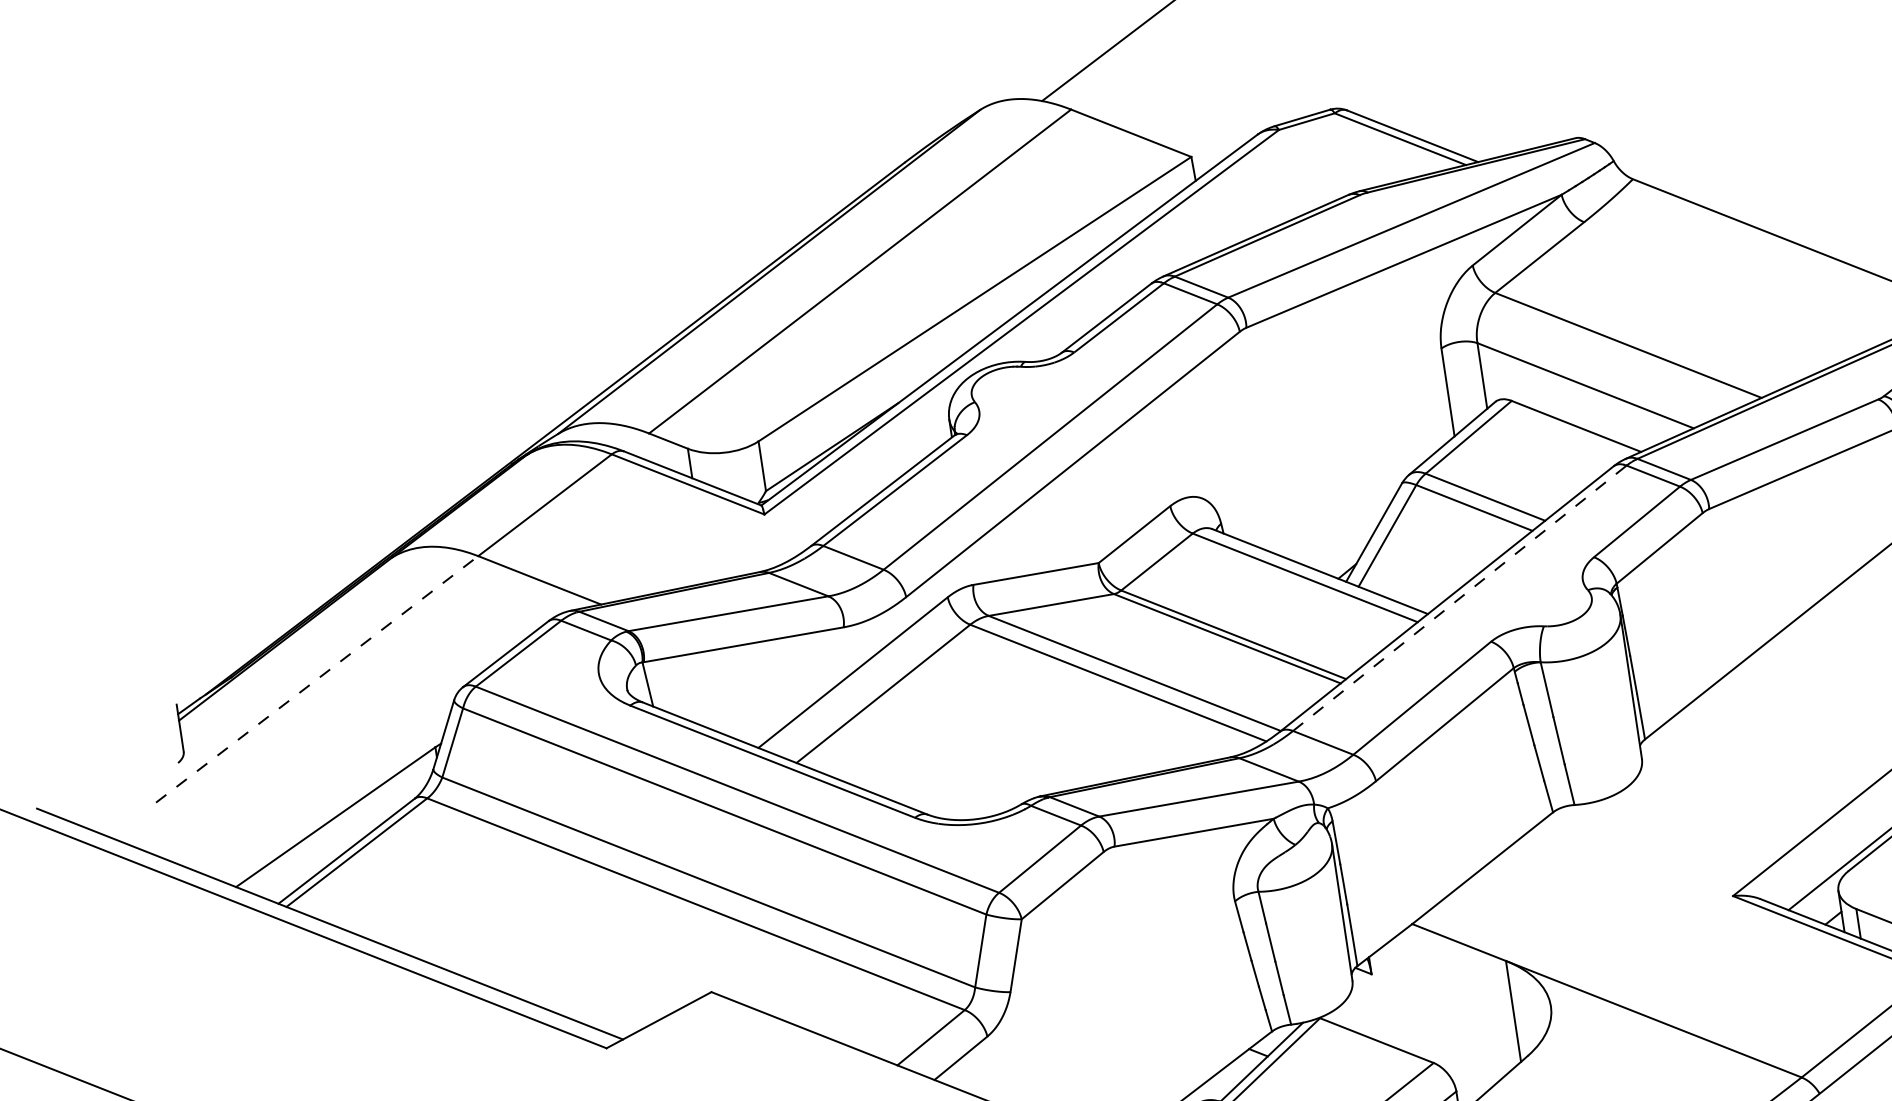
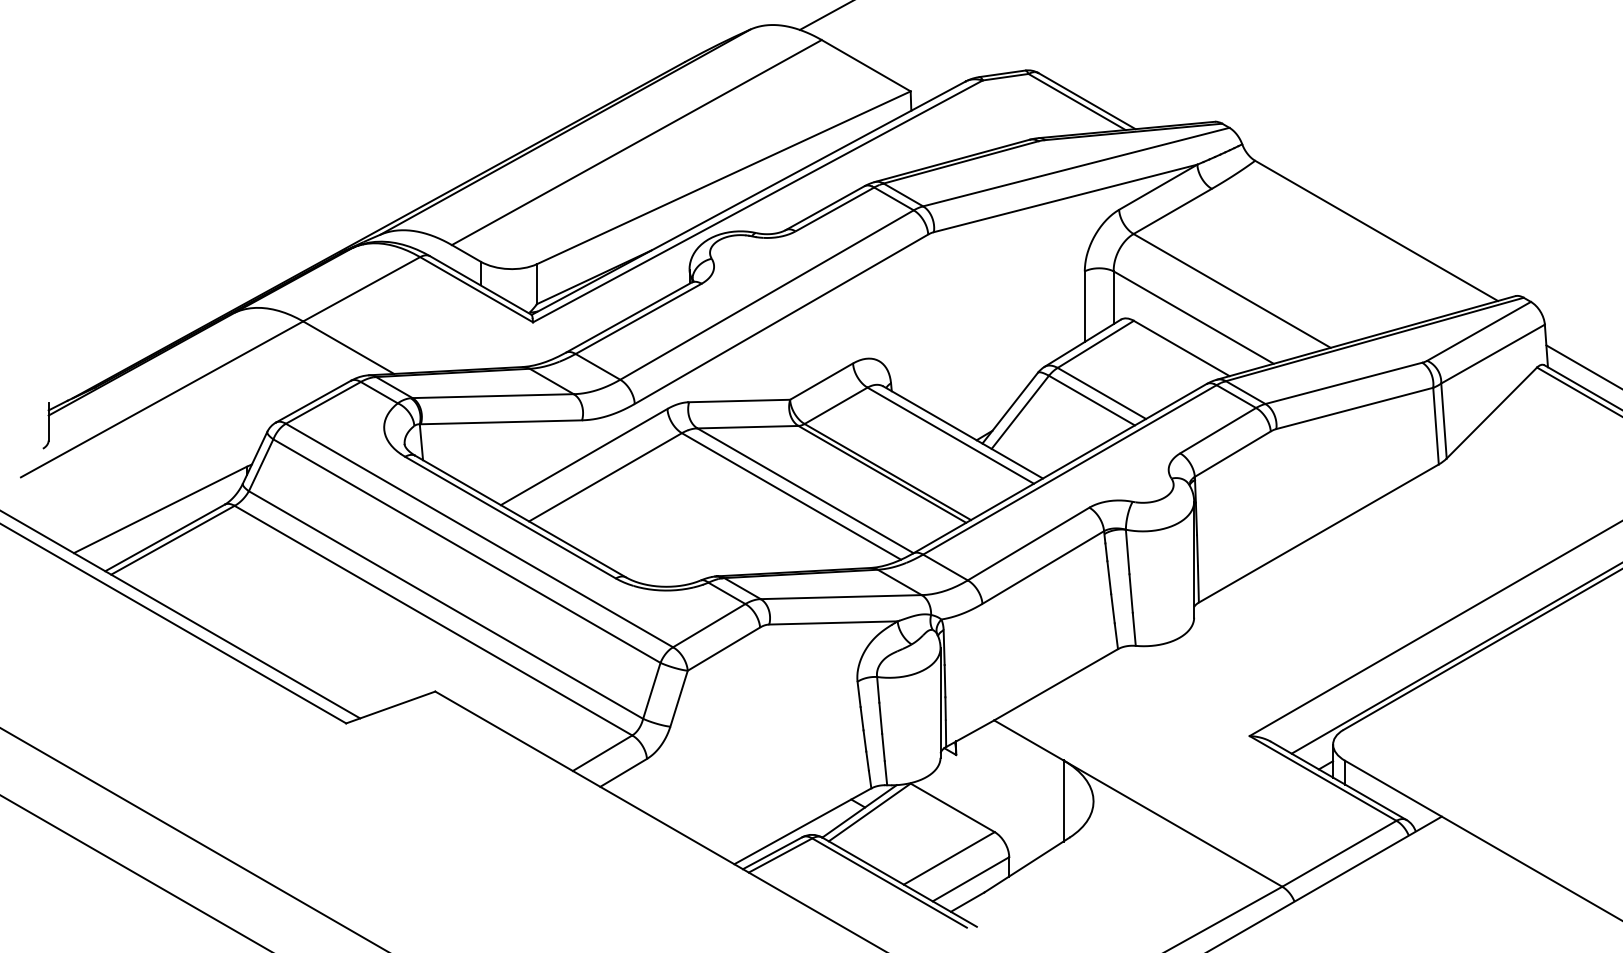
line: (1460, 597) -> (1070, 469), dashed -> solid
line: (317, 679) -> (162, 399), dashed -> solid

